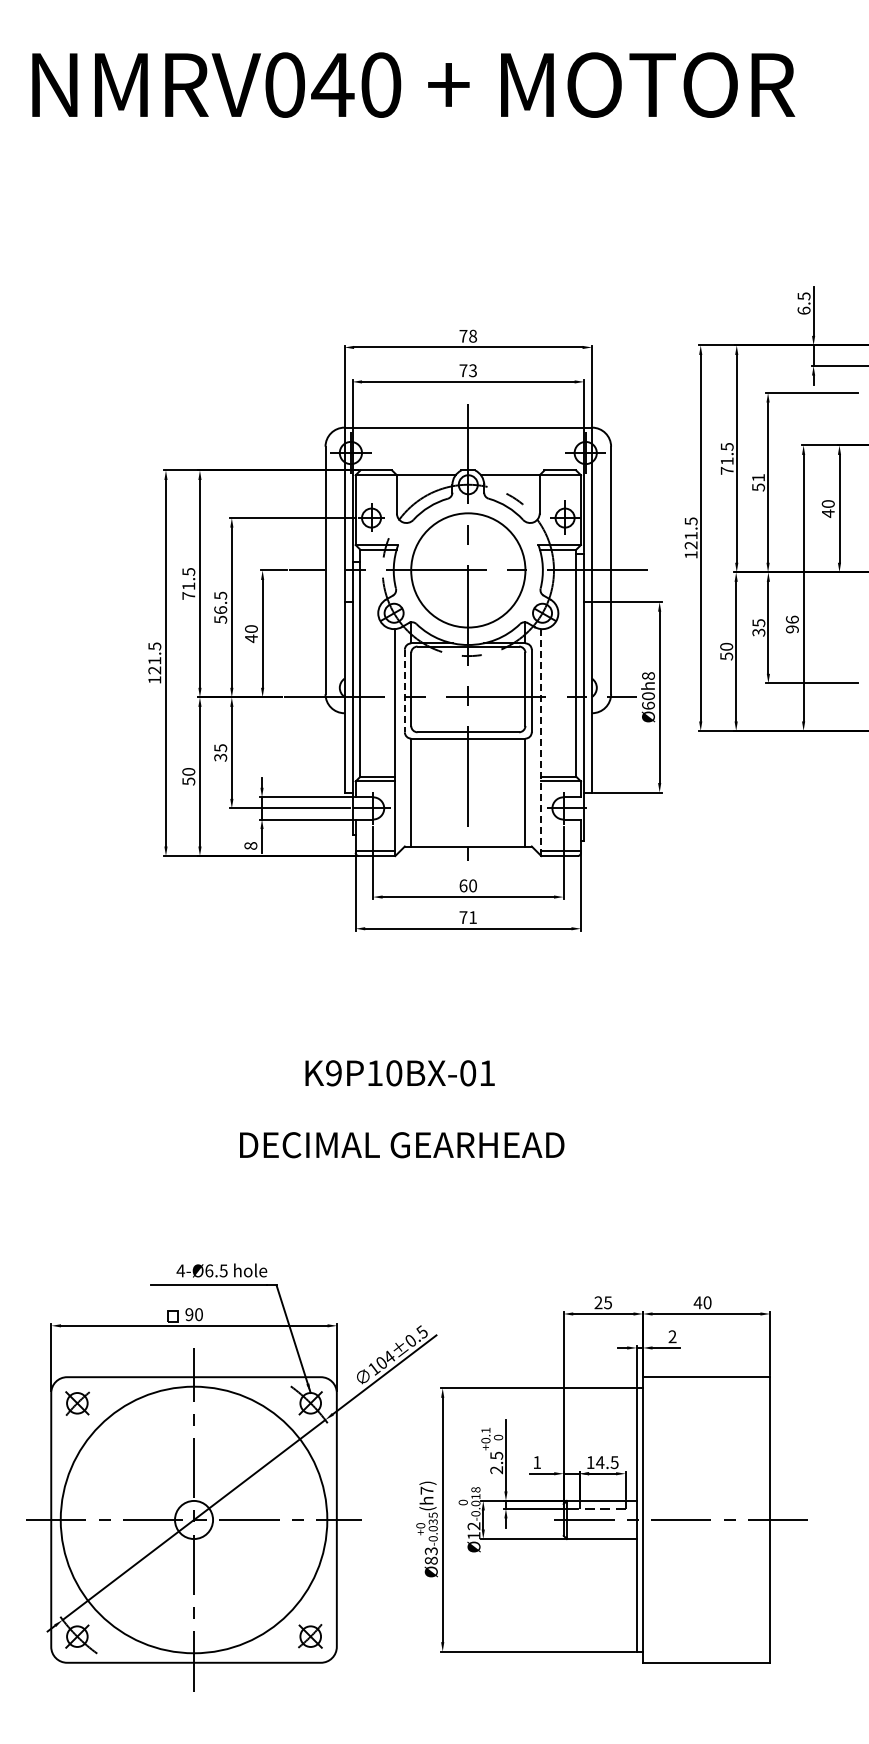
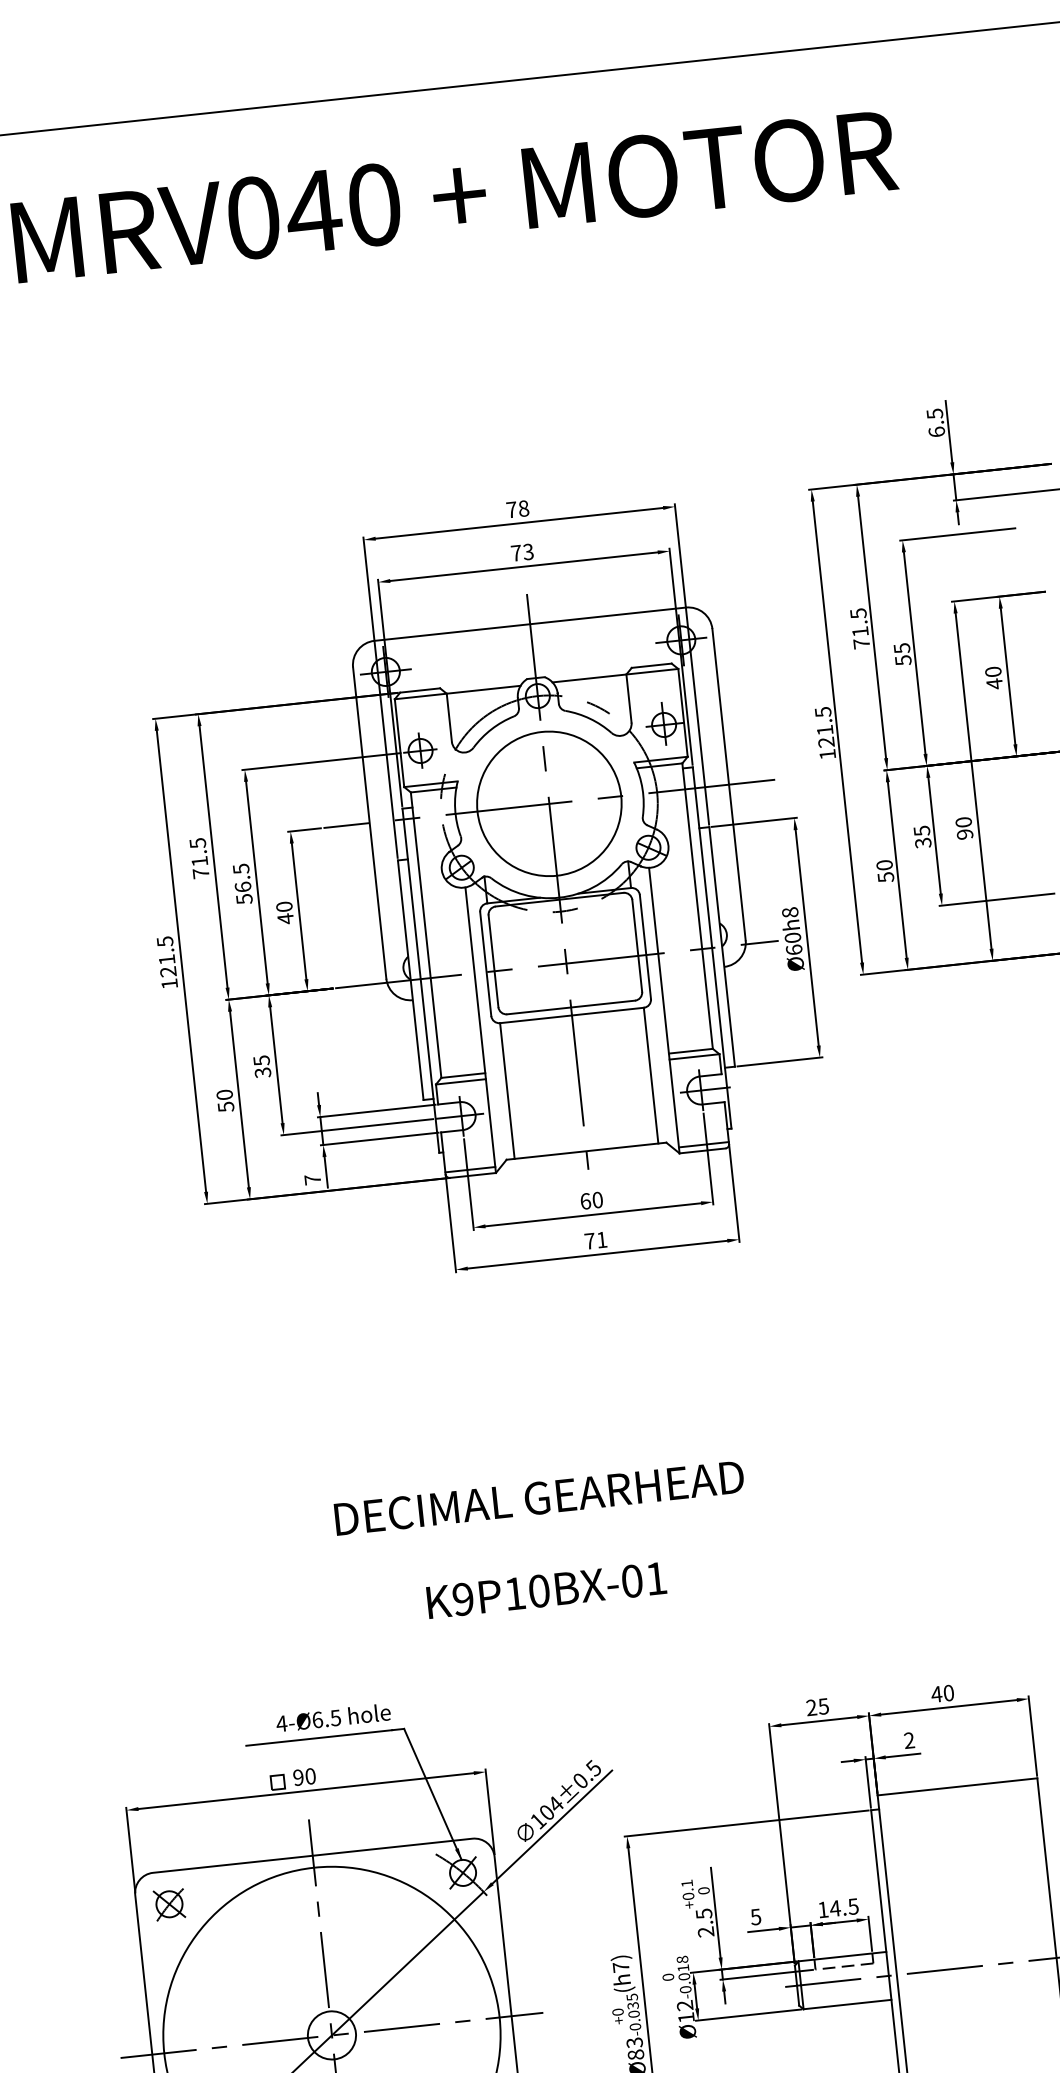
text: (758, 477) -> (901, 647), 51 -> 55
text: (792, 619) -> (963, 822), 96 -> 90
line: (404, 691) -> (485, 964), dashed -> solid
line: (541, 743) -> (664, 1011), dashed -> solid
text: (250, 845) -> (312, 1179), 8 -> 7
text: (399, 1073) -> (545, 1590), moved
text: (402, 1145) -> (539, 1498), moved
text: (537, 1462) -> (756, 1916), 1 -> 5

